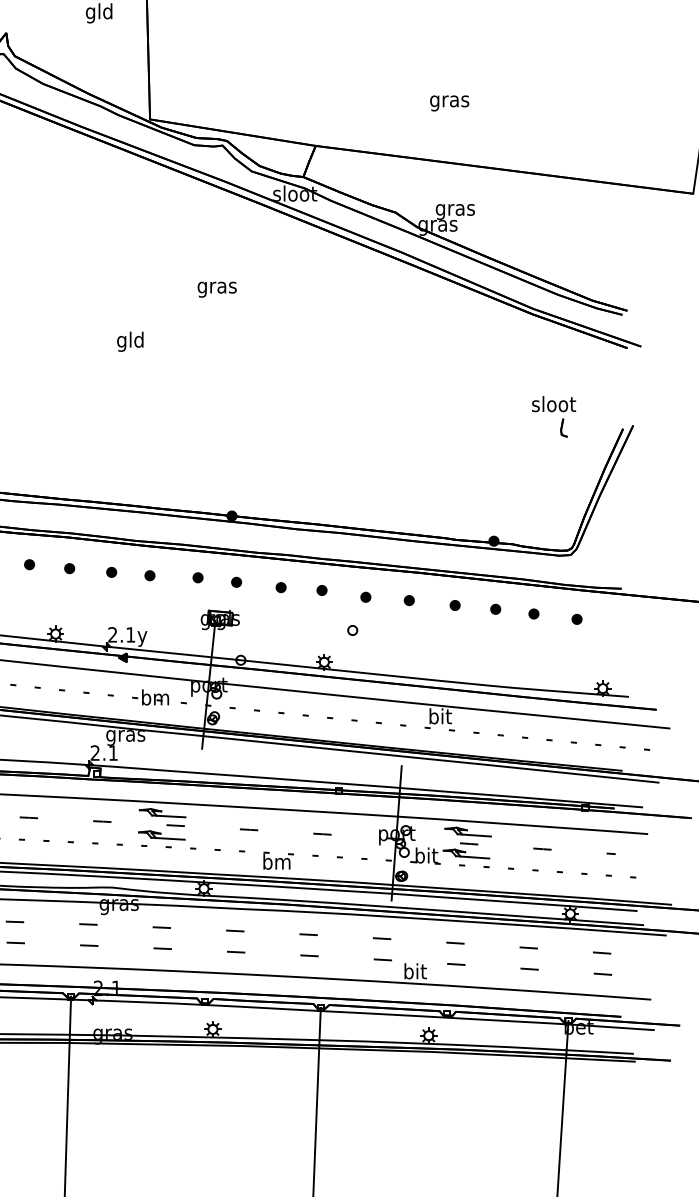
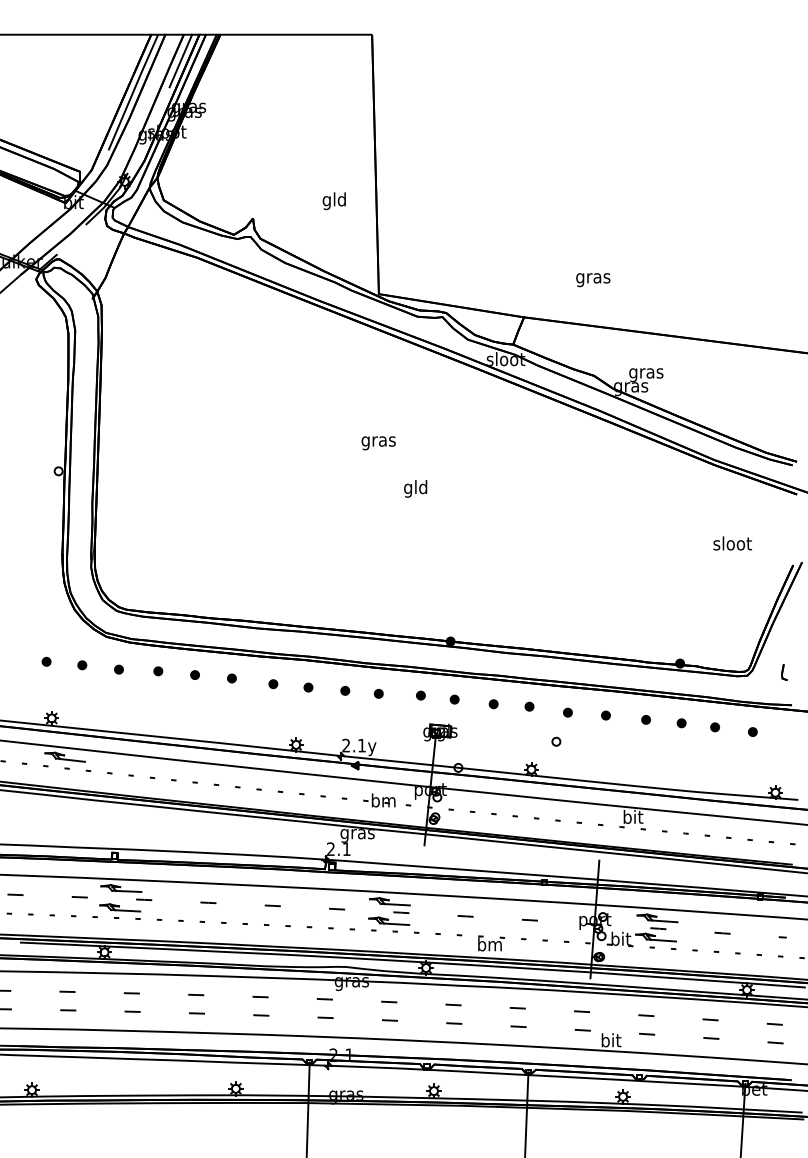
text: (449, 103) -> (593, 280), moved
text: (216, 289) -> (378, 443), moved
text: (130, 341) -> (415, 488), moved
part: (564, 428) -> (784, 672), moved

